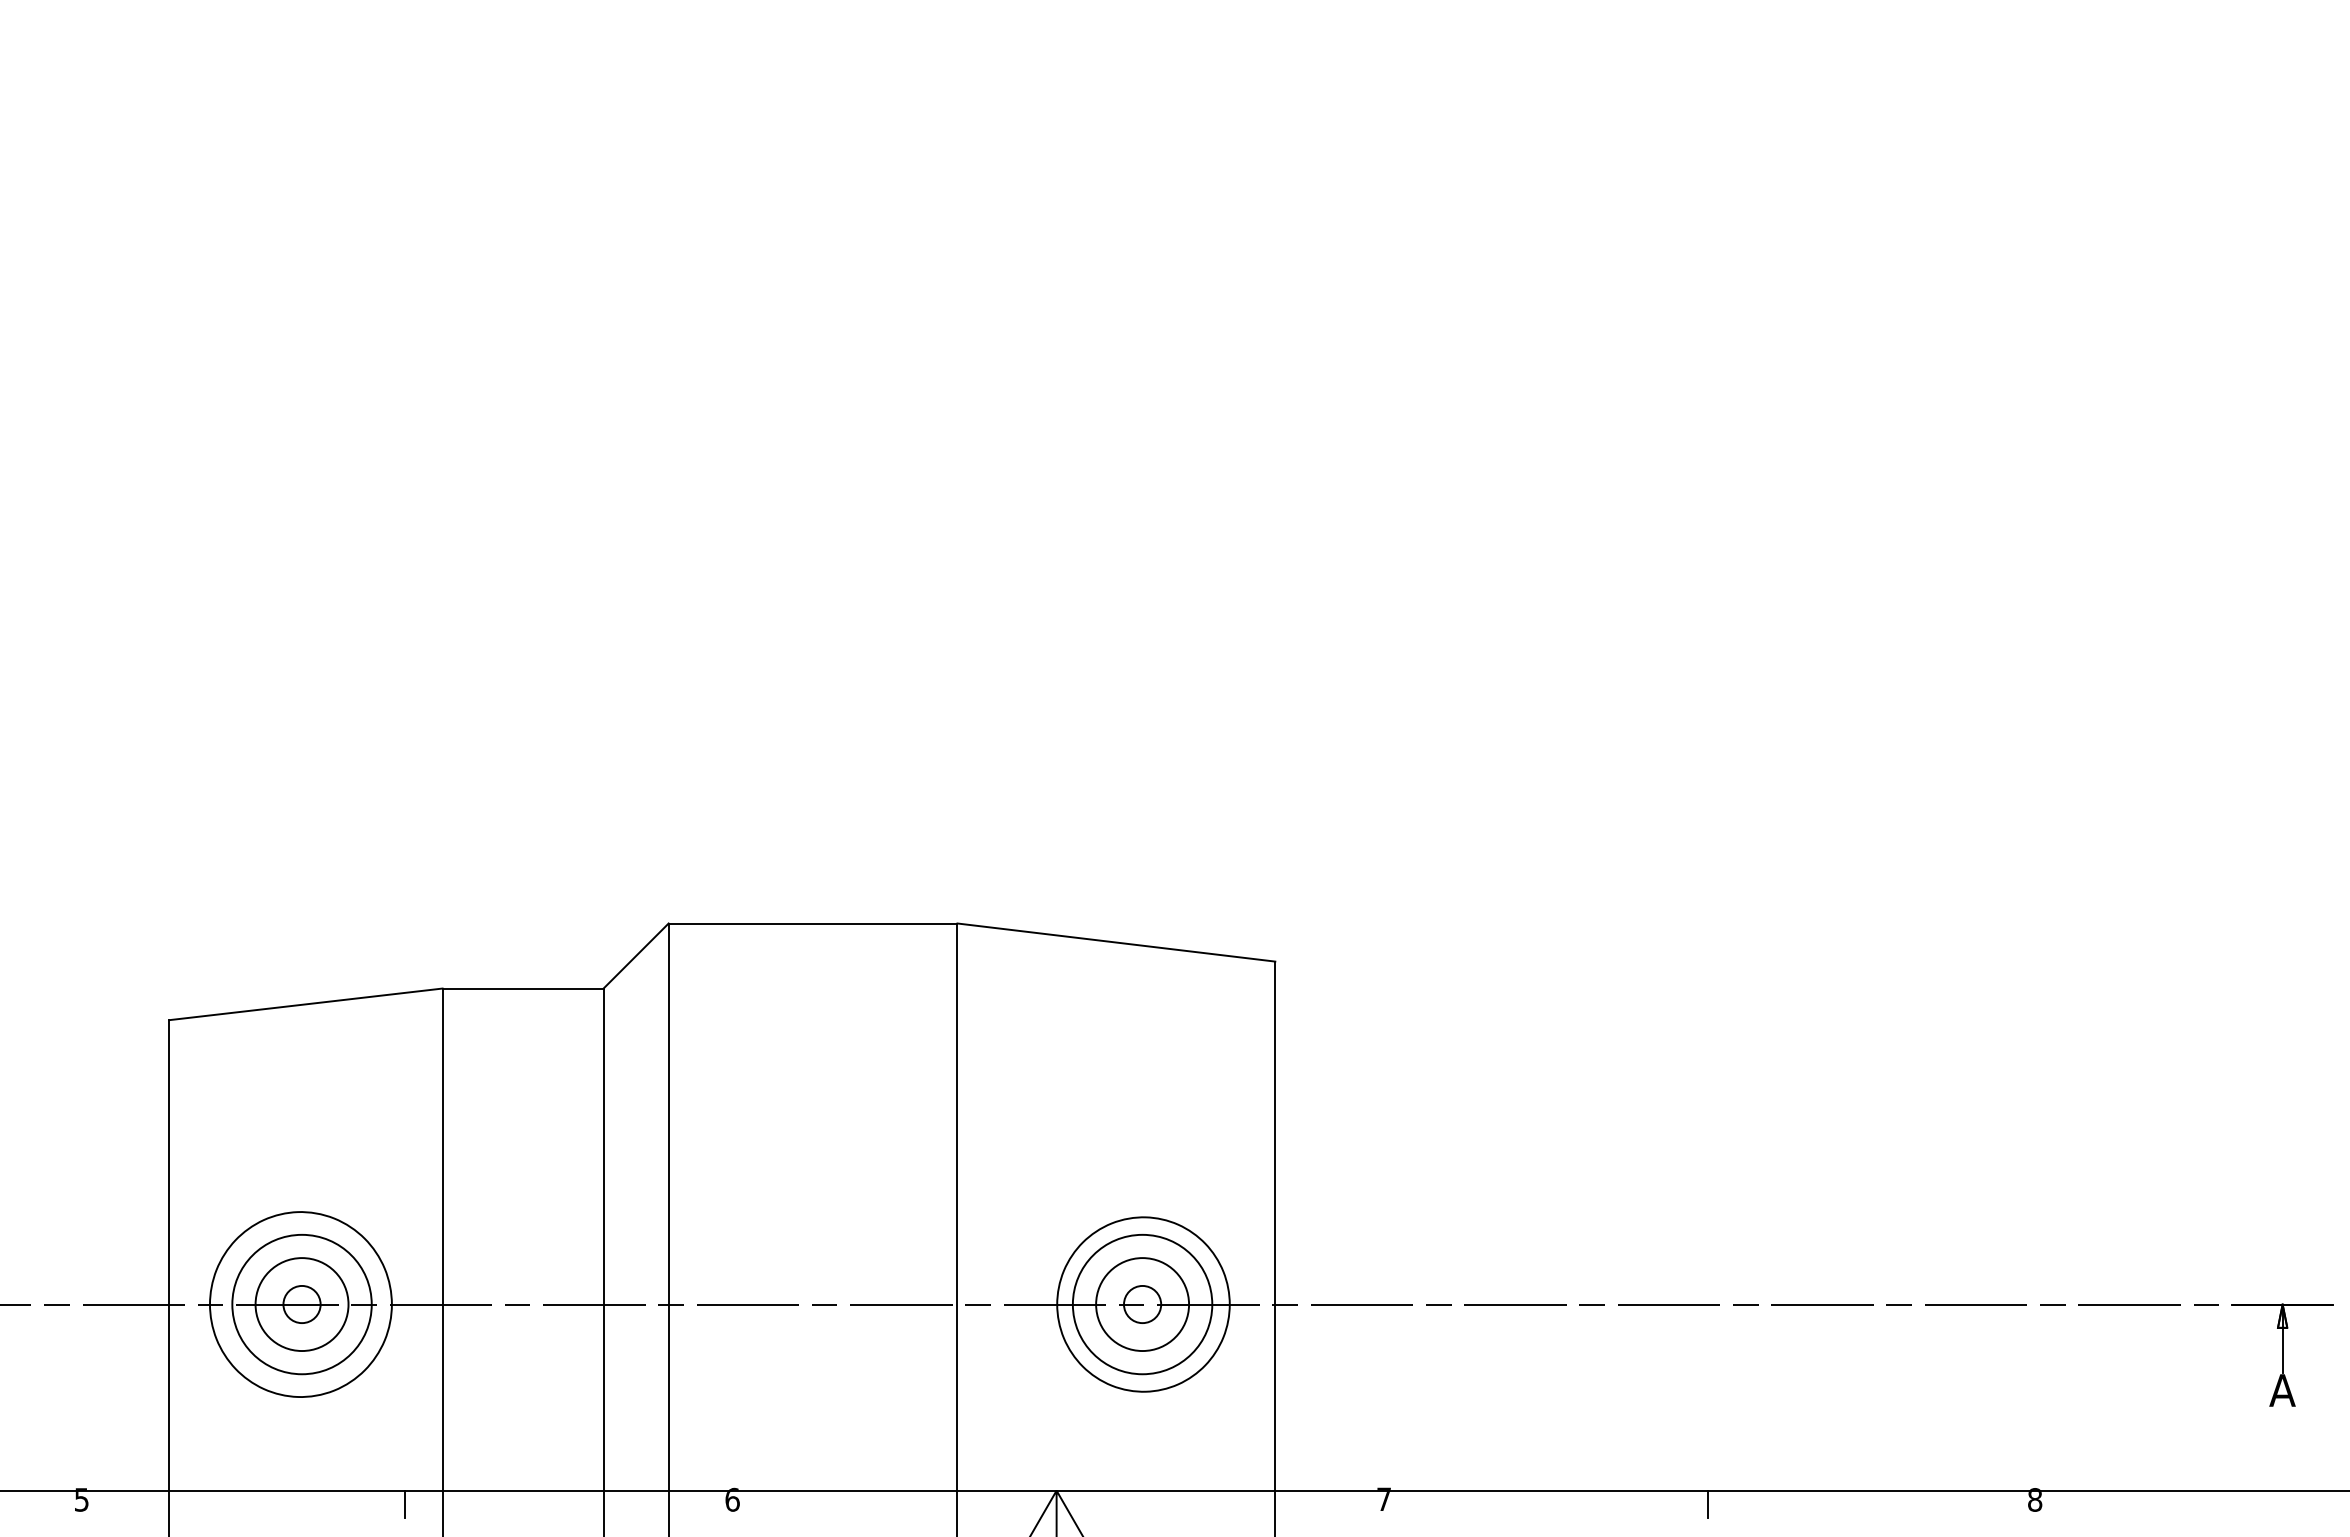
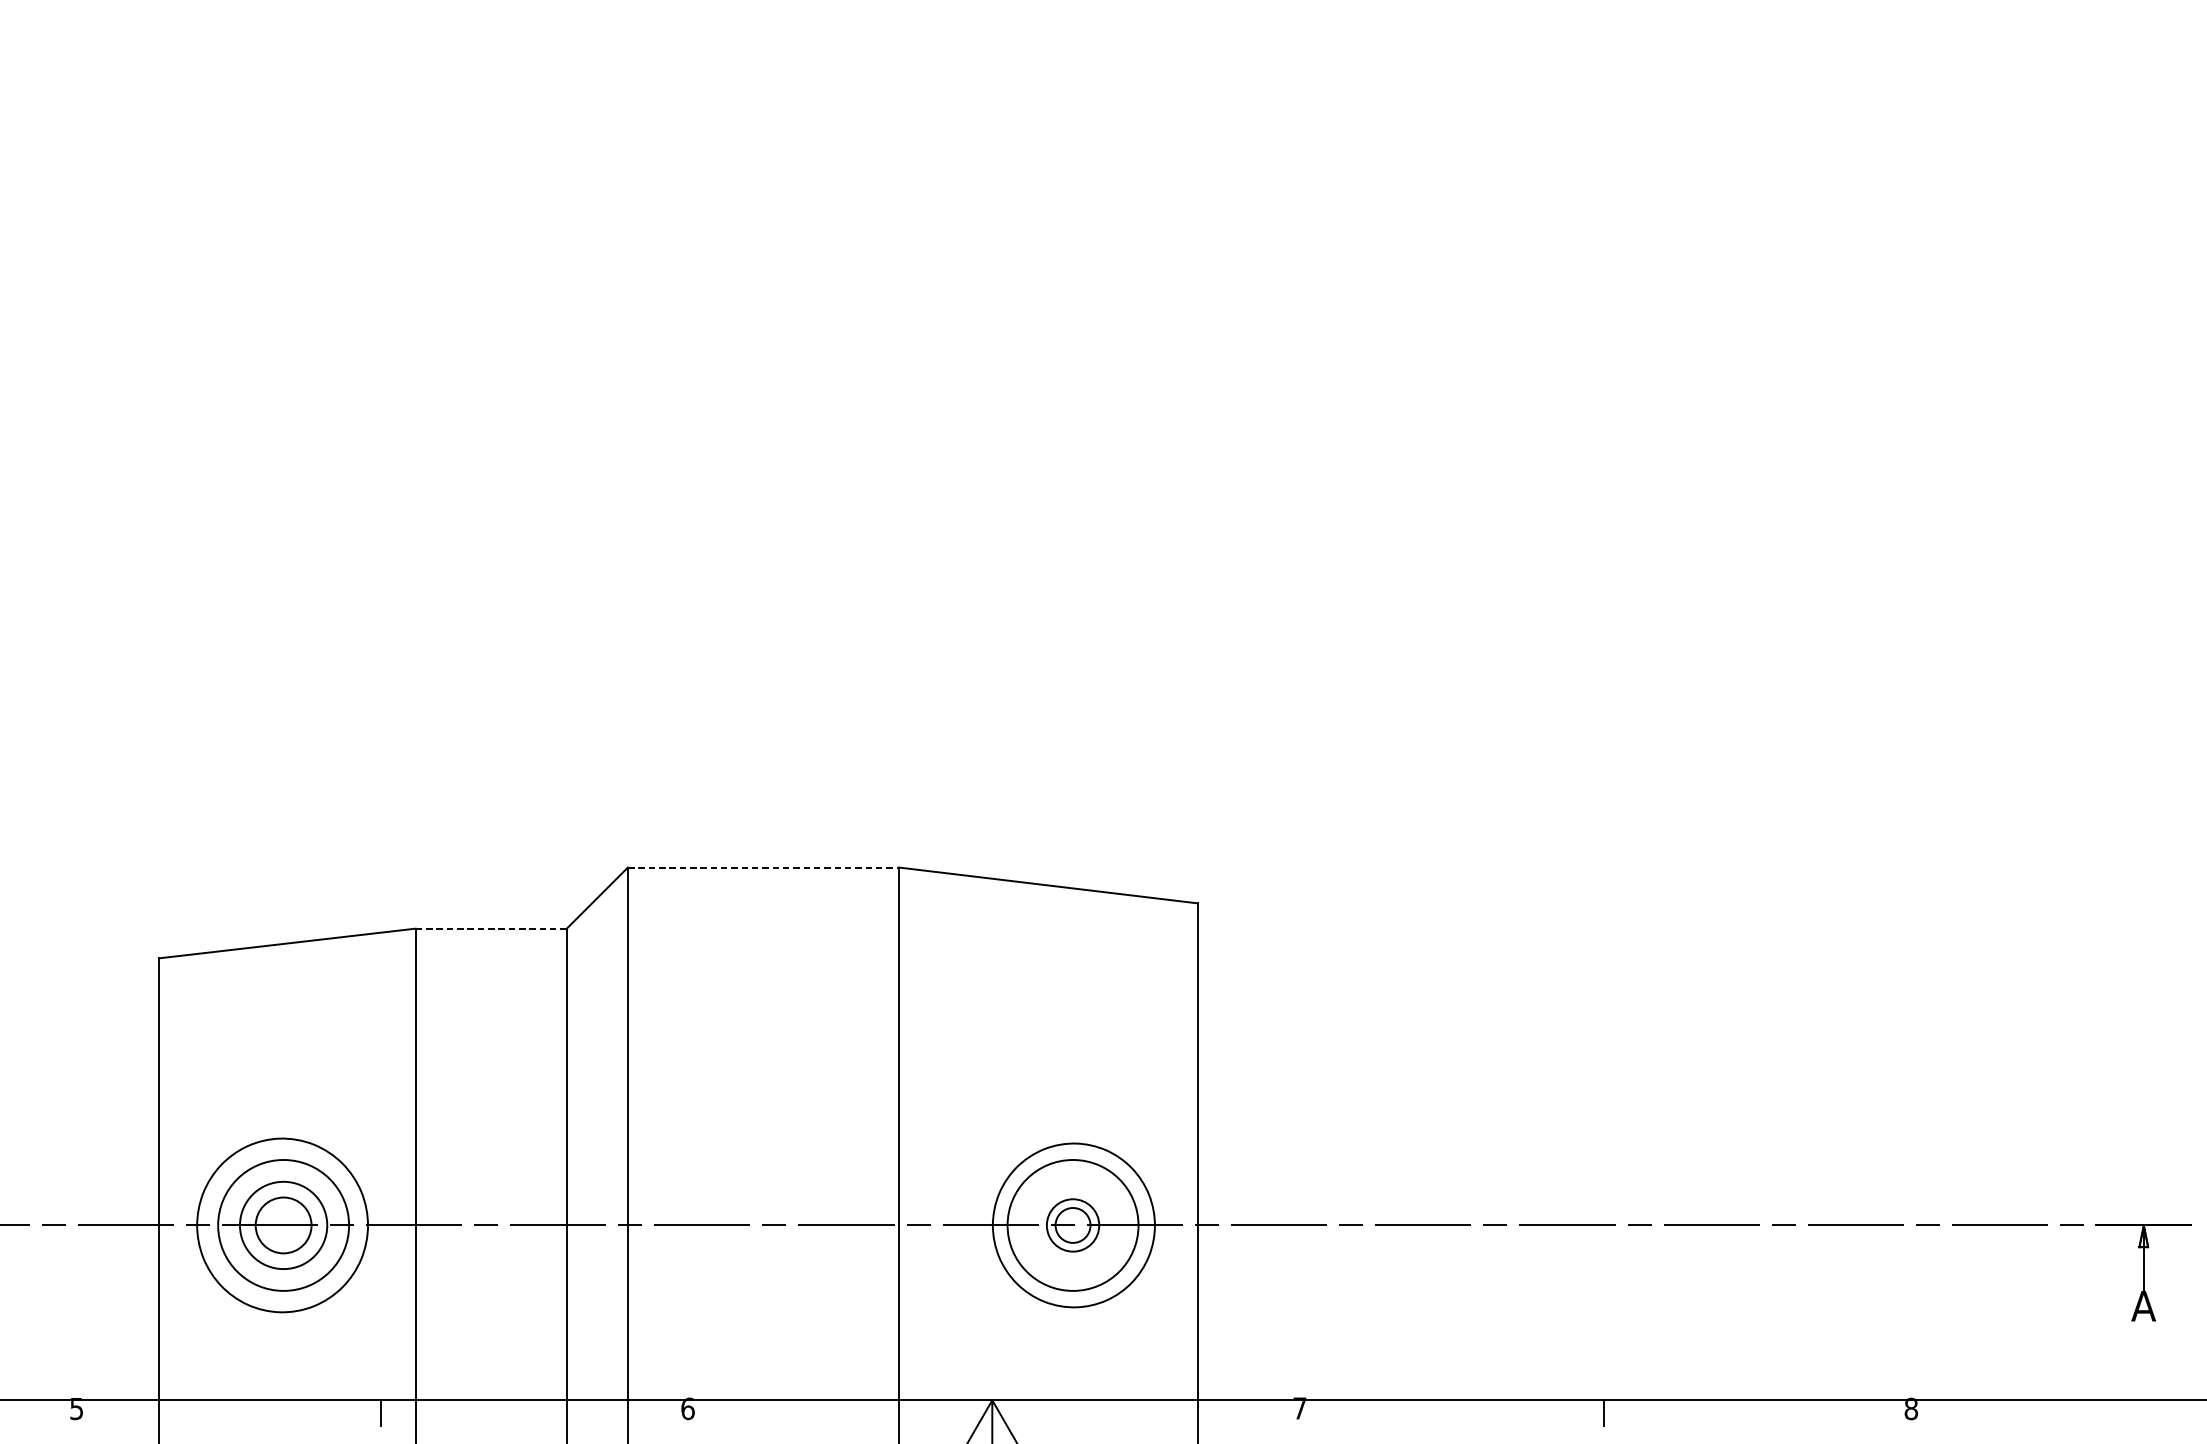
line: (813, 923) -> (763, 867), solid -> dashed
line: (523, 988) -> (491, 928), solid -> dashed
circle: (301, 1304) -> (283, 1225), size x1.6
circle: (1142, 1304) -> (1072, 1225), size x0.6

